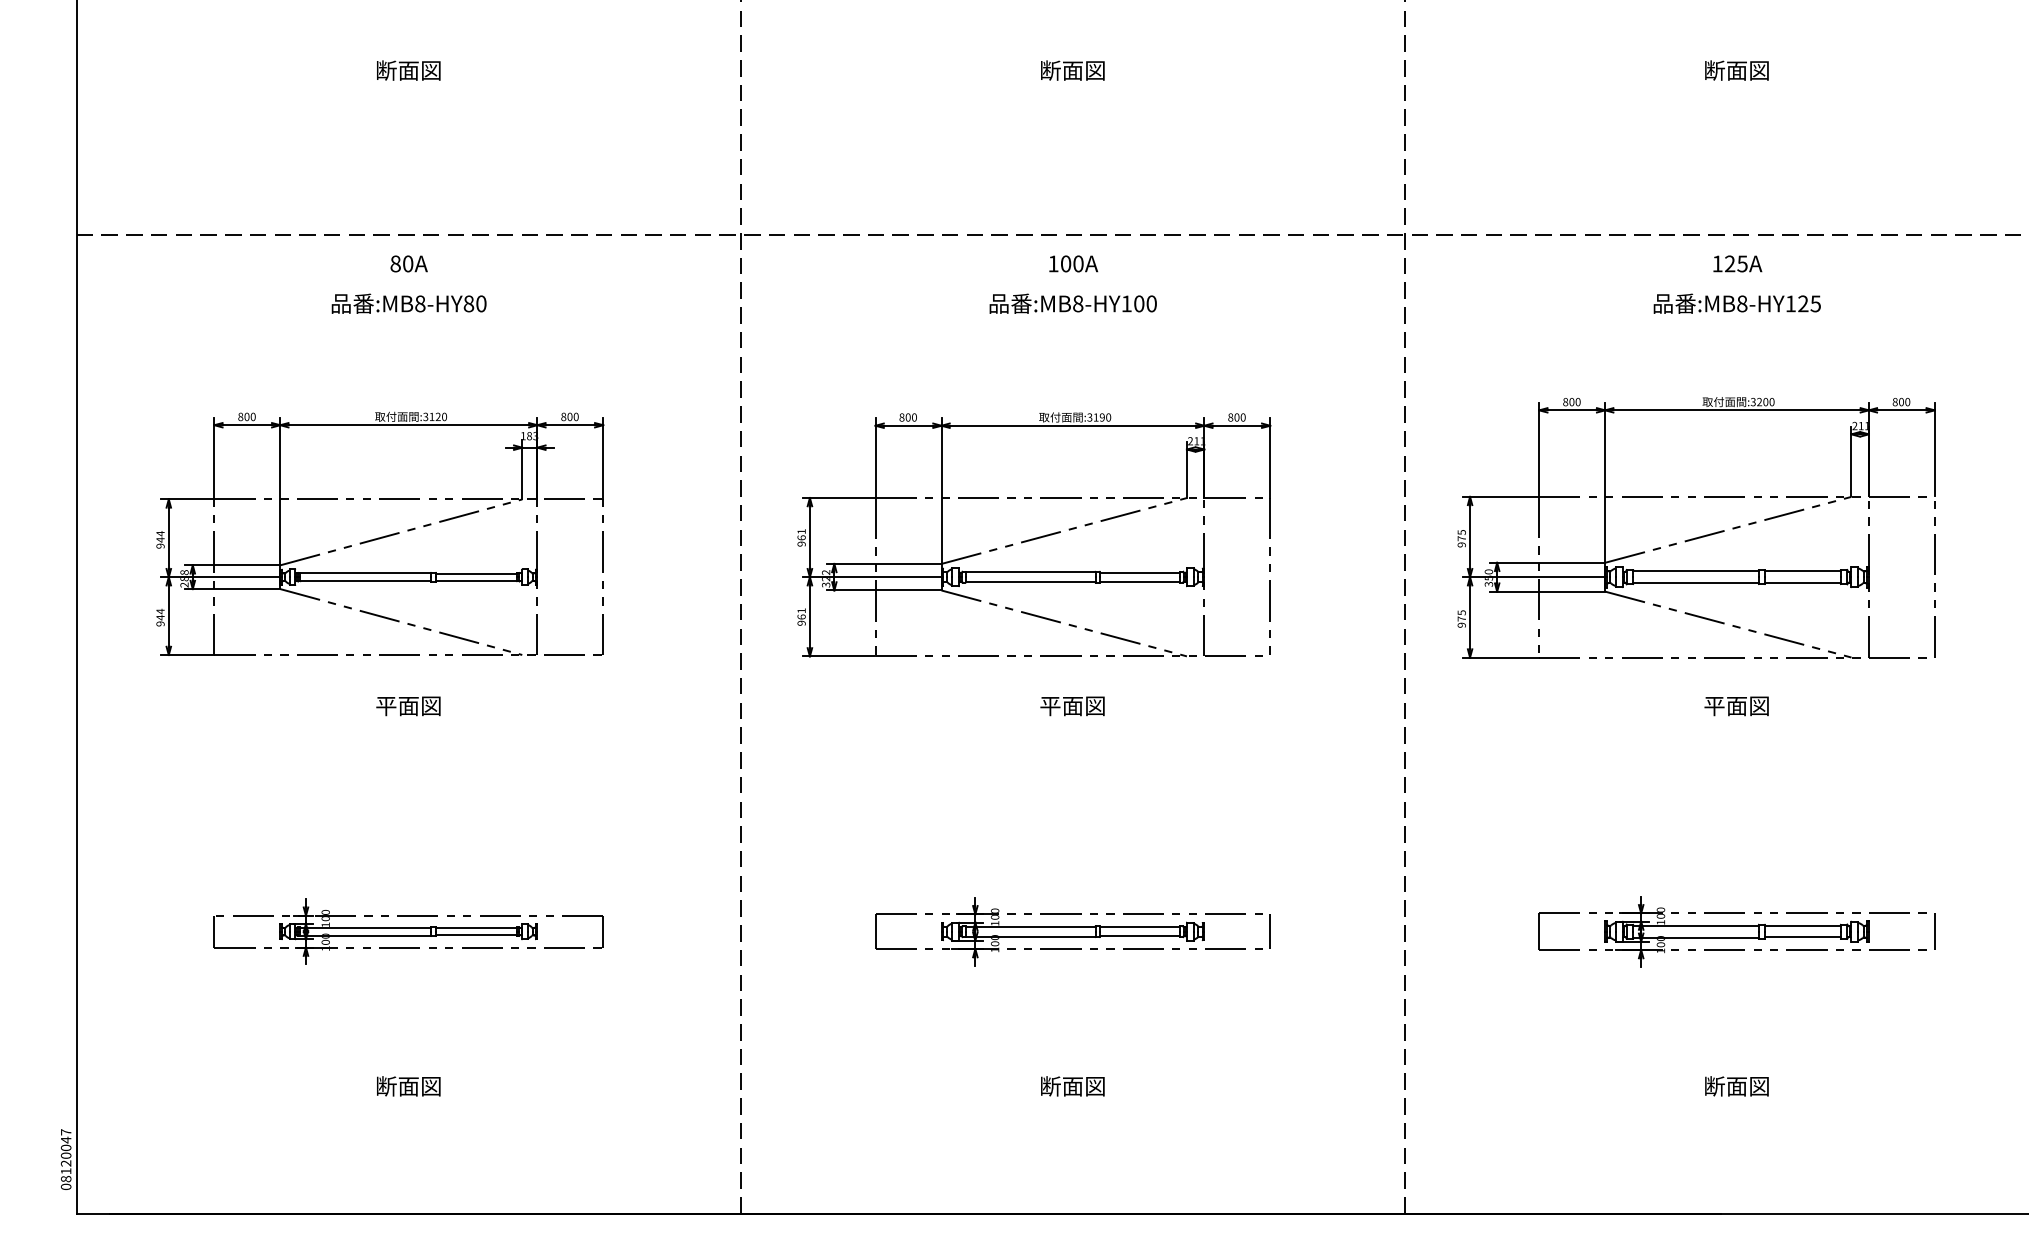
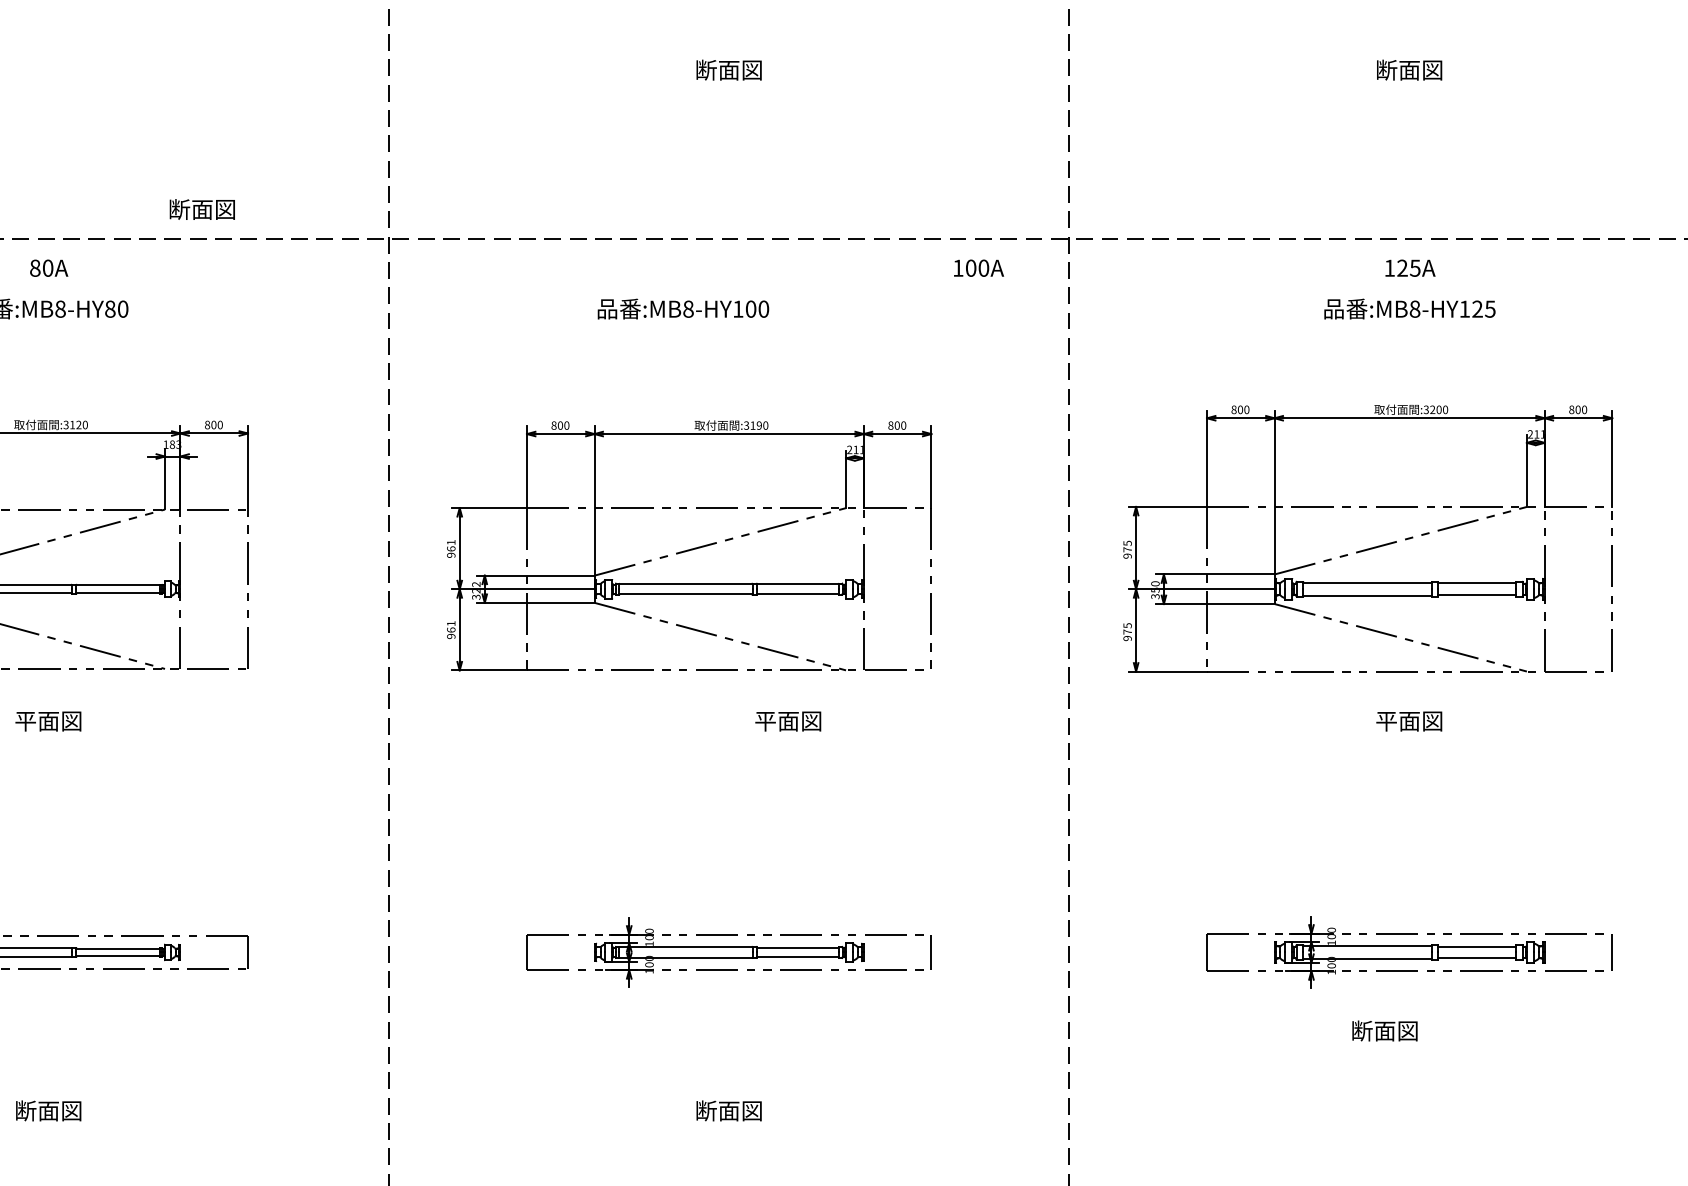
text: (408, 70) -> (202, 209), moved
text: (1073, 263) -> (978, 267), moved
text: (1072, 303) -> (682, 308), moved
text: (1072, 706) -> (788, 721), moved
text: (1736, 1086) -> (1384, 1031), moved

